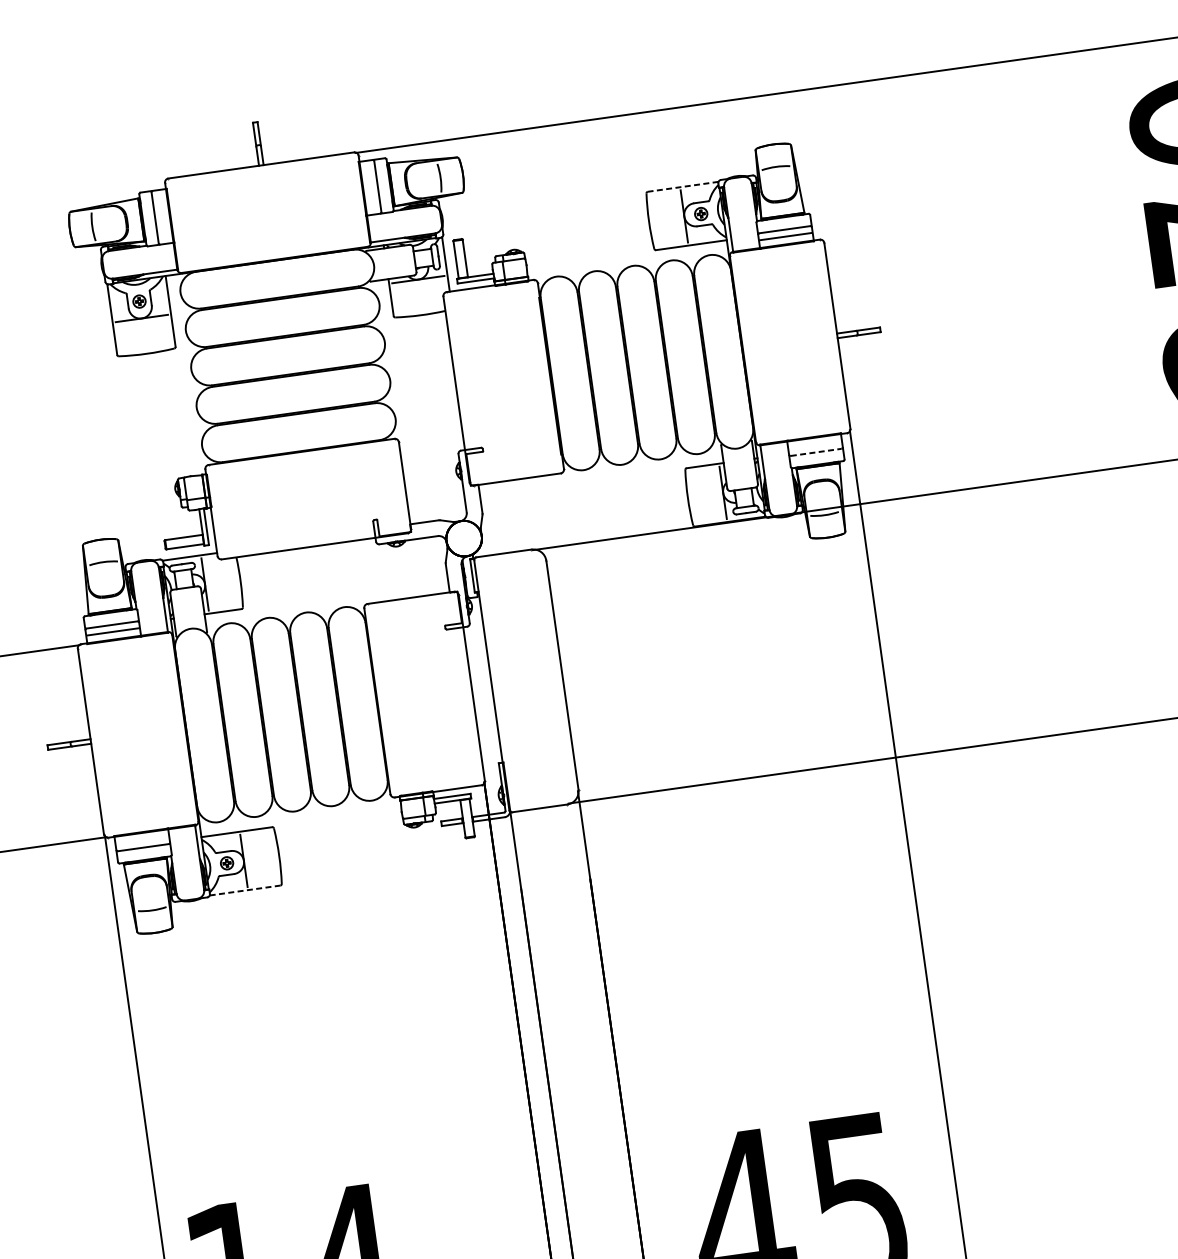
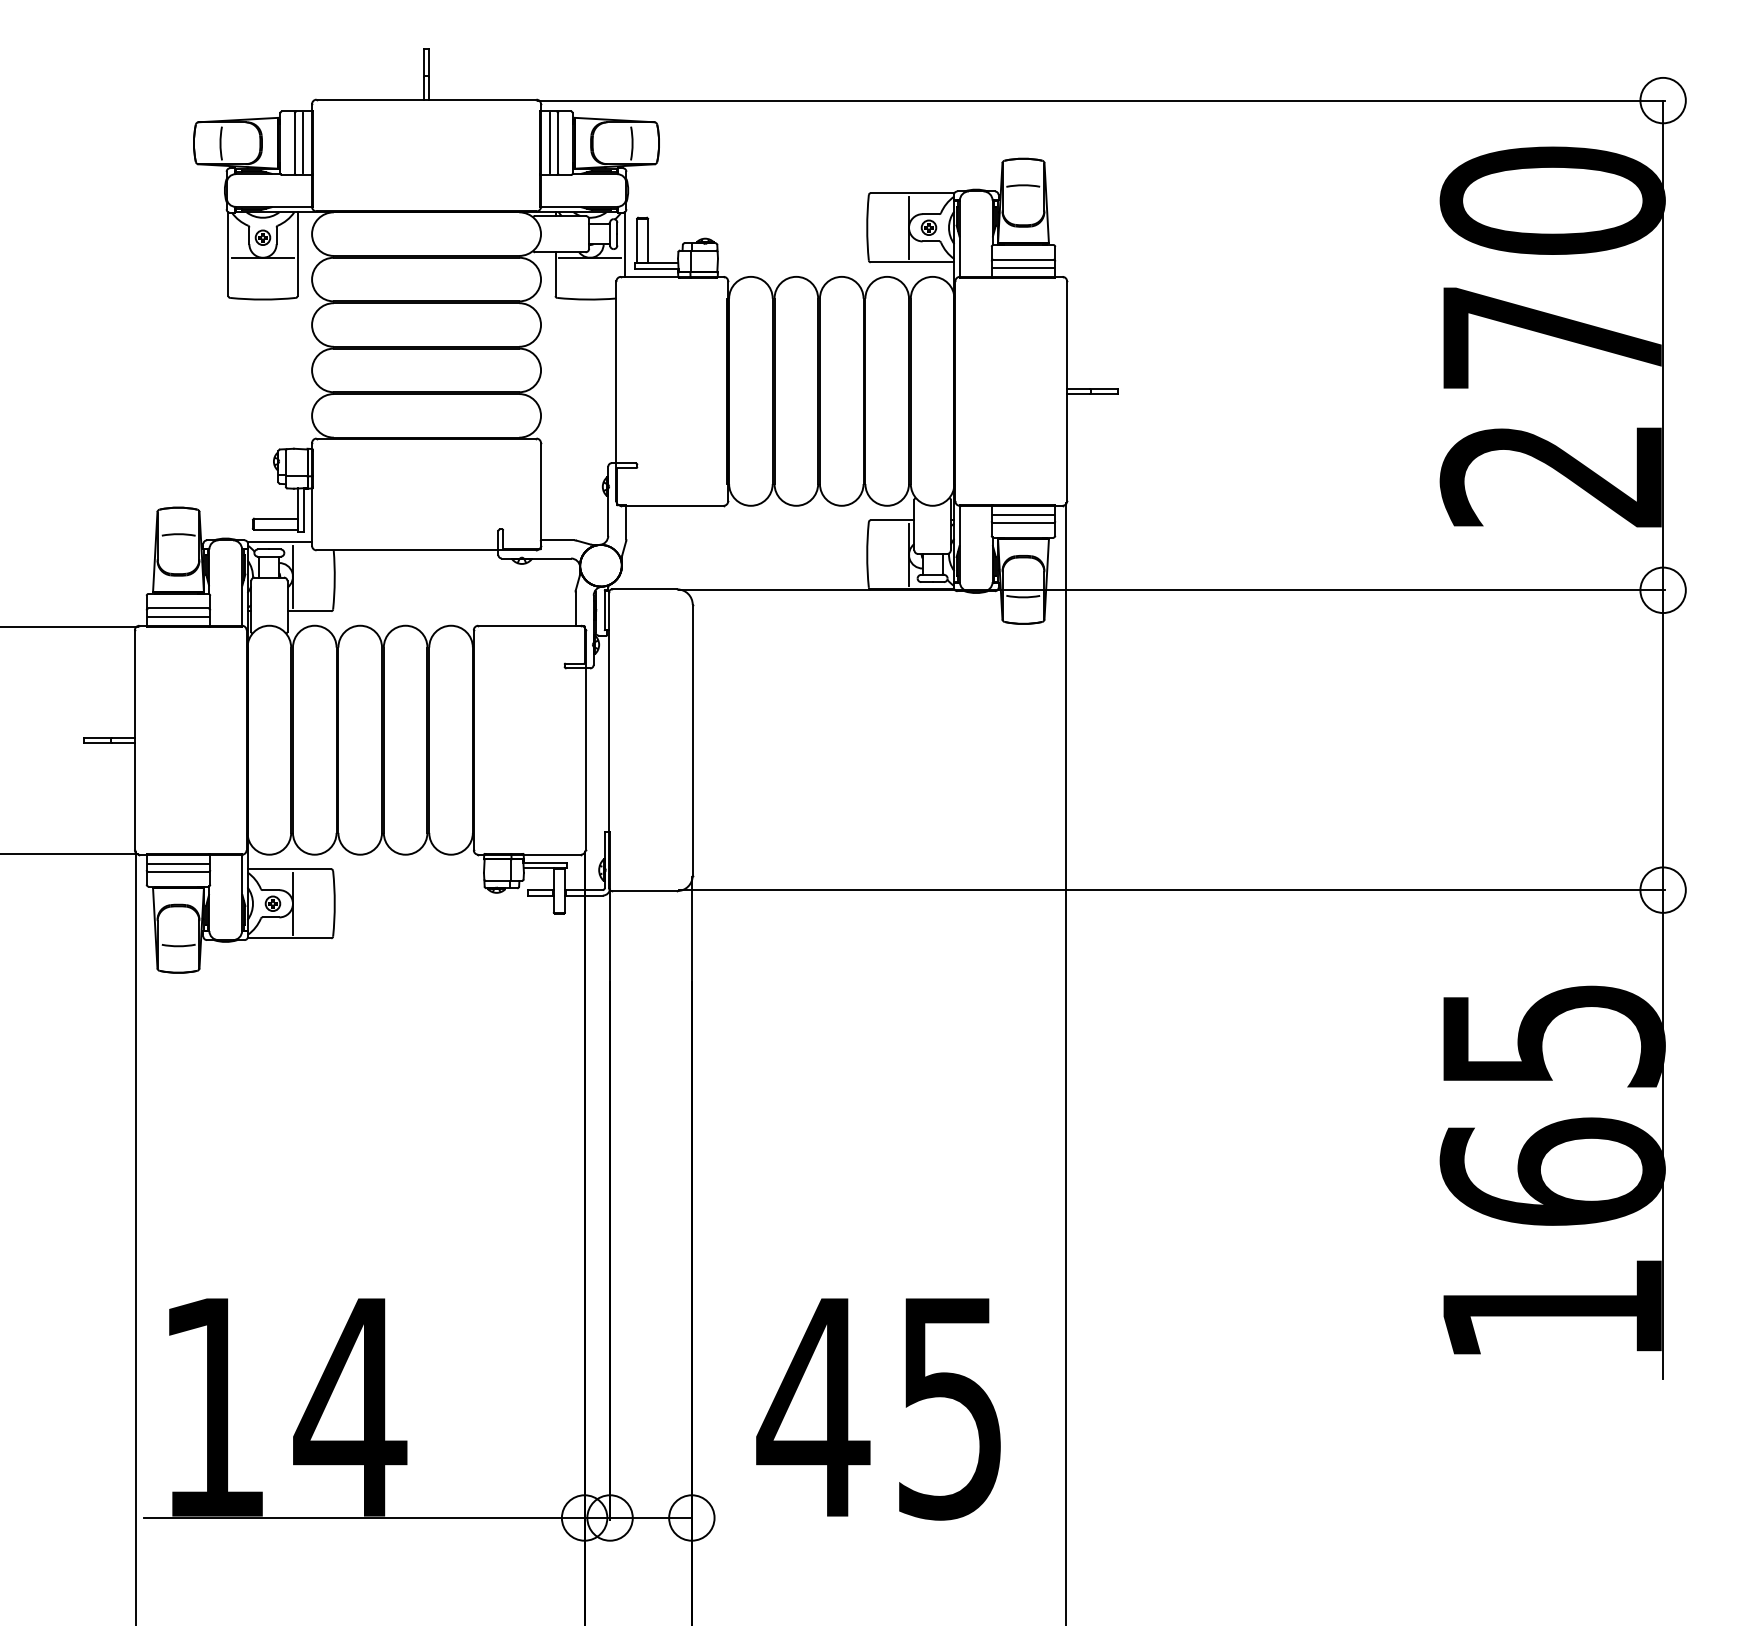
line: (371, 187) -> (550, 143), added
line: (683, 187) -> (912, 193), dashed -> solid
line: (161, 217) -> (302, 143), added
line: (815, 445) -> (1023, 514), added
line: (816, 452) -> (1023, 523), dashed -> solid
line: (142, 840) -> (178, 863), added
line: (245, 890) -> (289, 938), dashed -> solid

